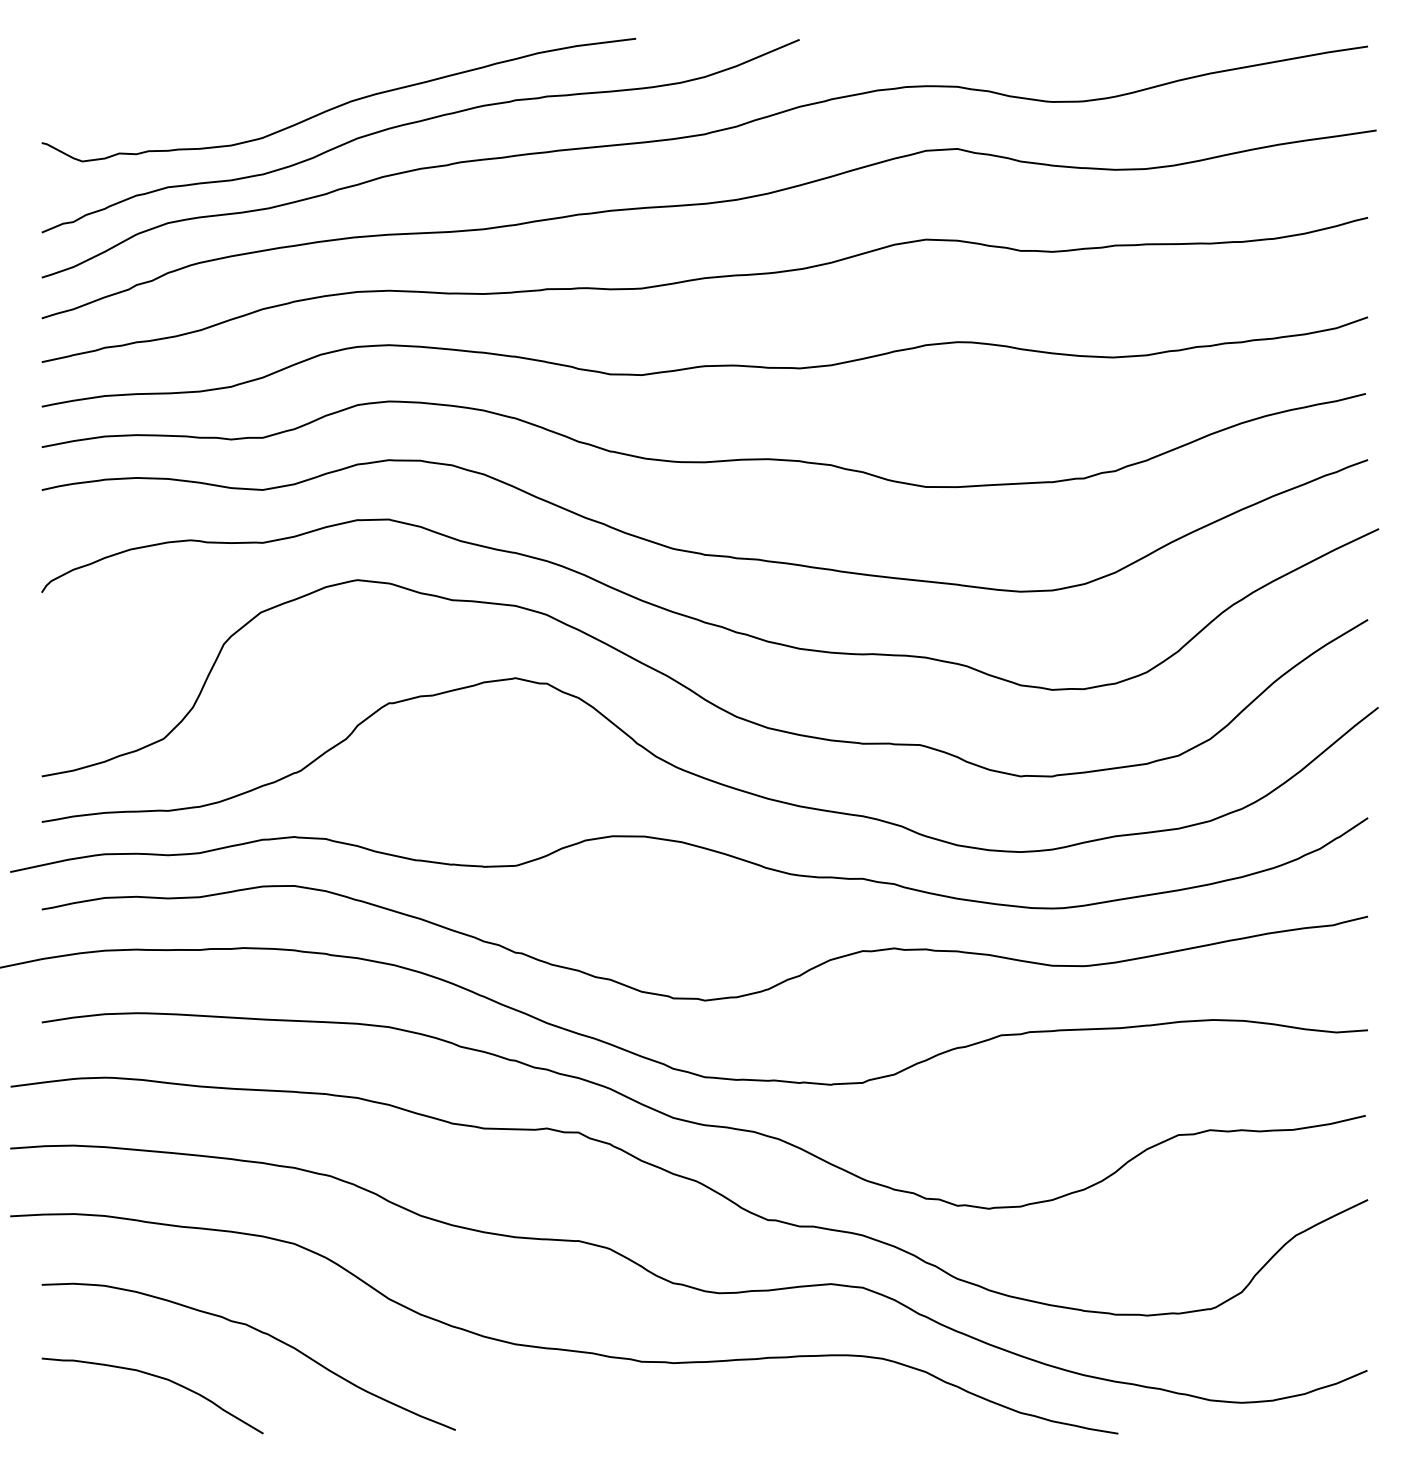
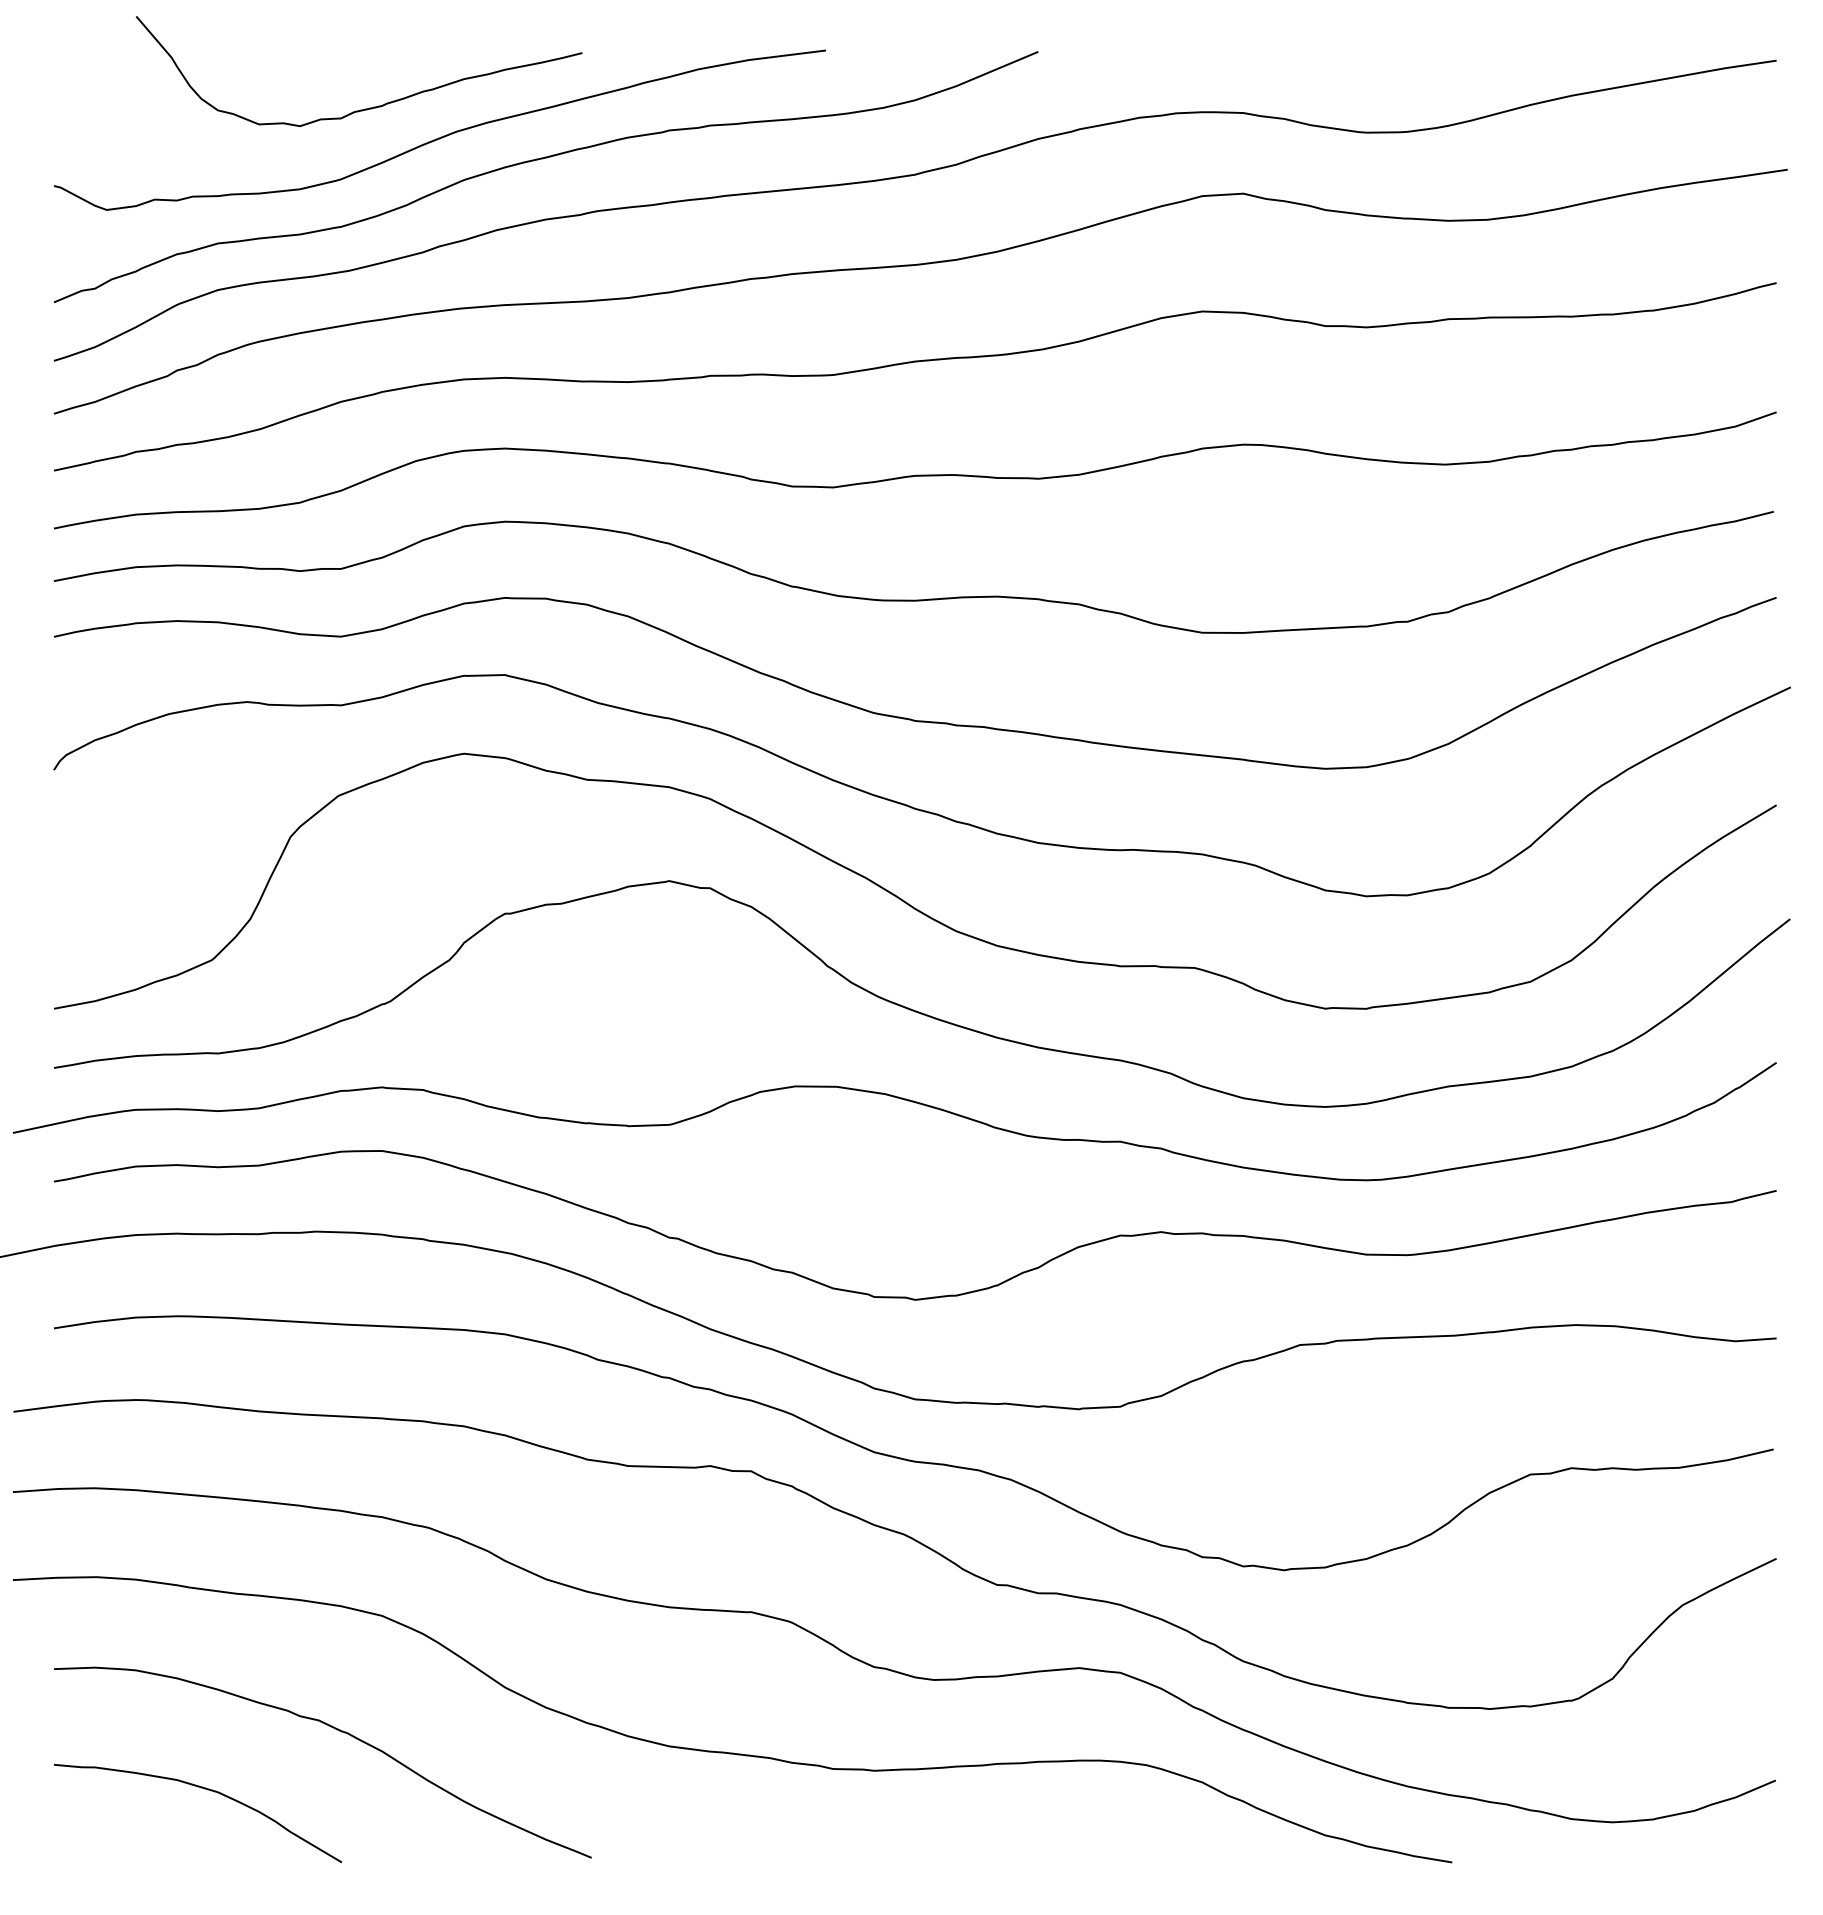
curve: (284, 82) -> (369, 107), added

